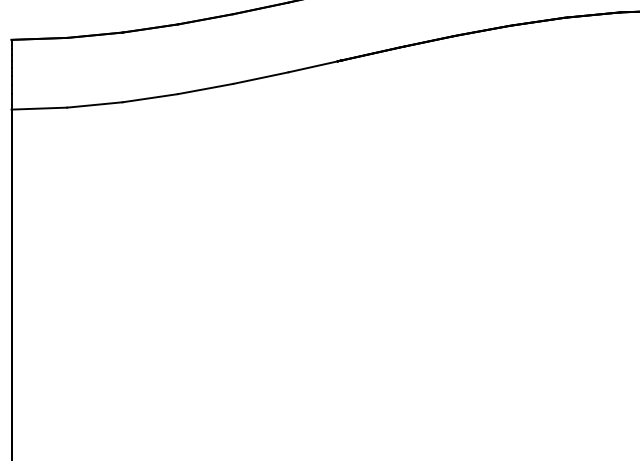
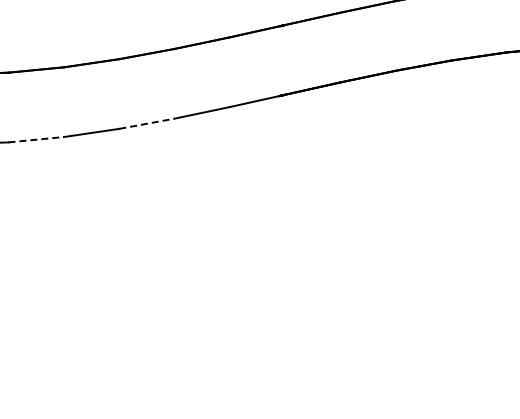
line: (206, 88) -> (147, 123), solid -> dashed
line: (94, 104) -> (35, 139), solid -> dashed

